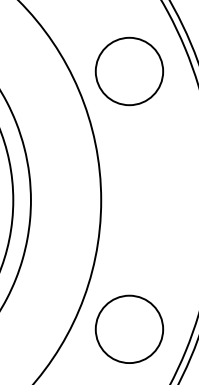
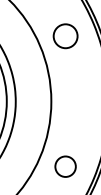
circle: (129, 72) -> (65, 36), size x0.7
circle: (129, 328) -> (65, 166), size x0.6

